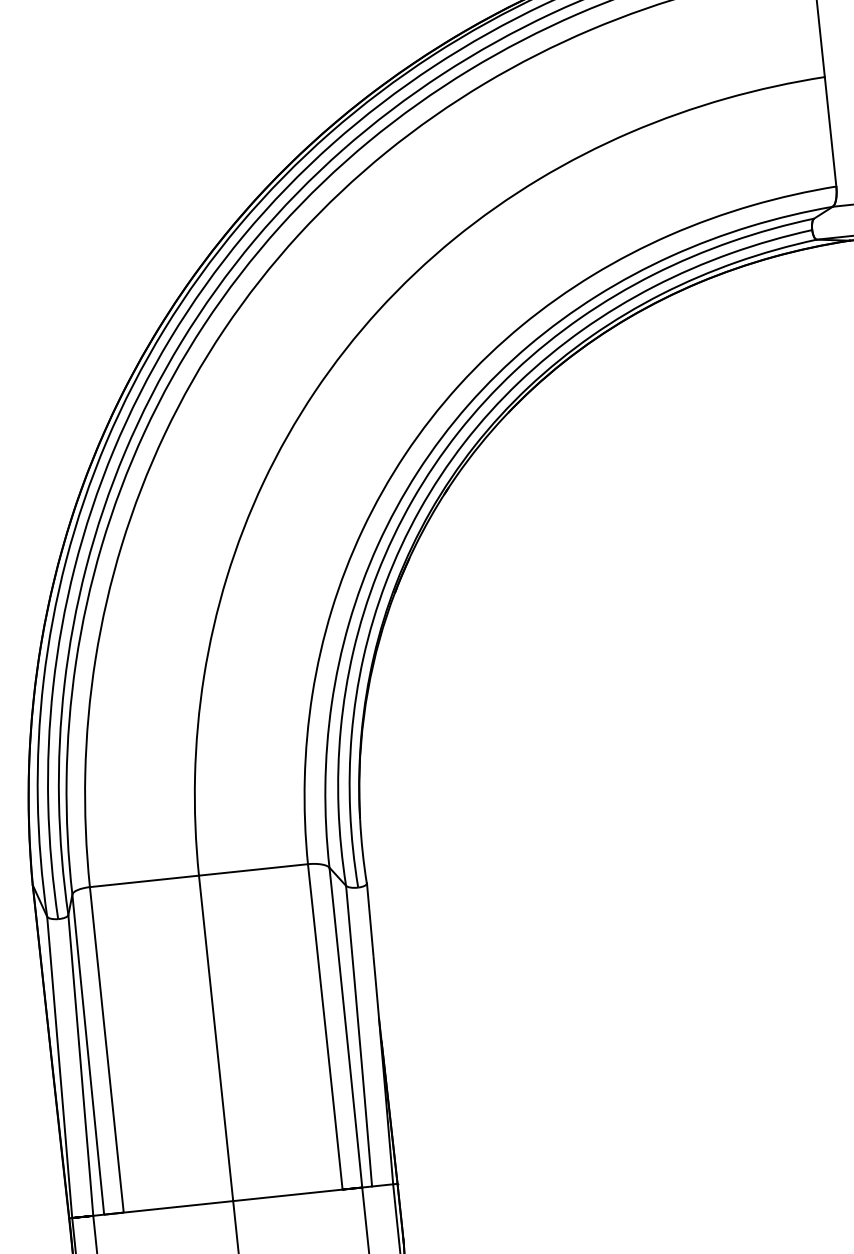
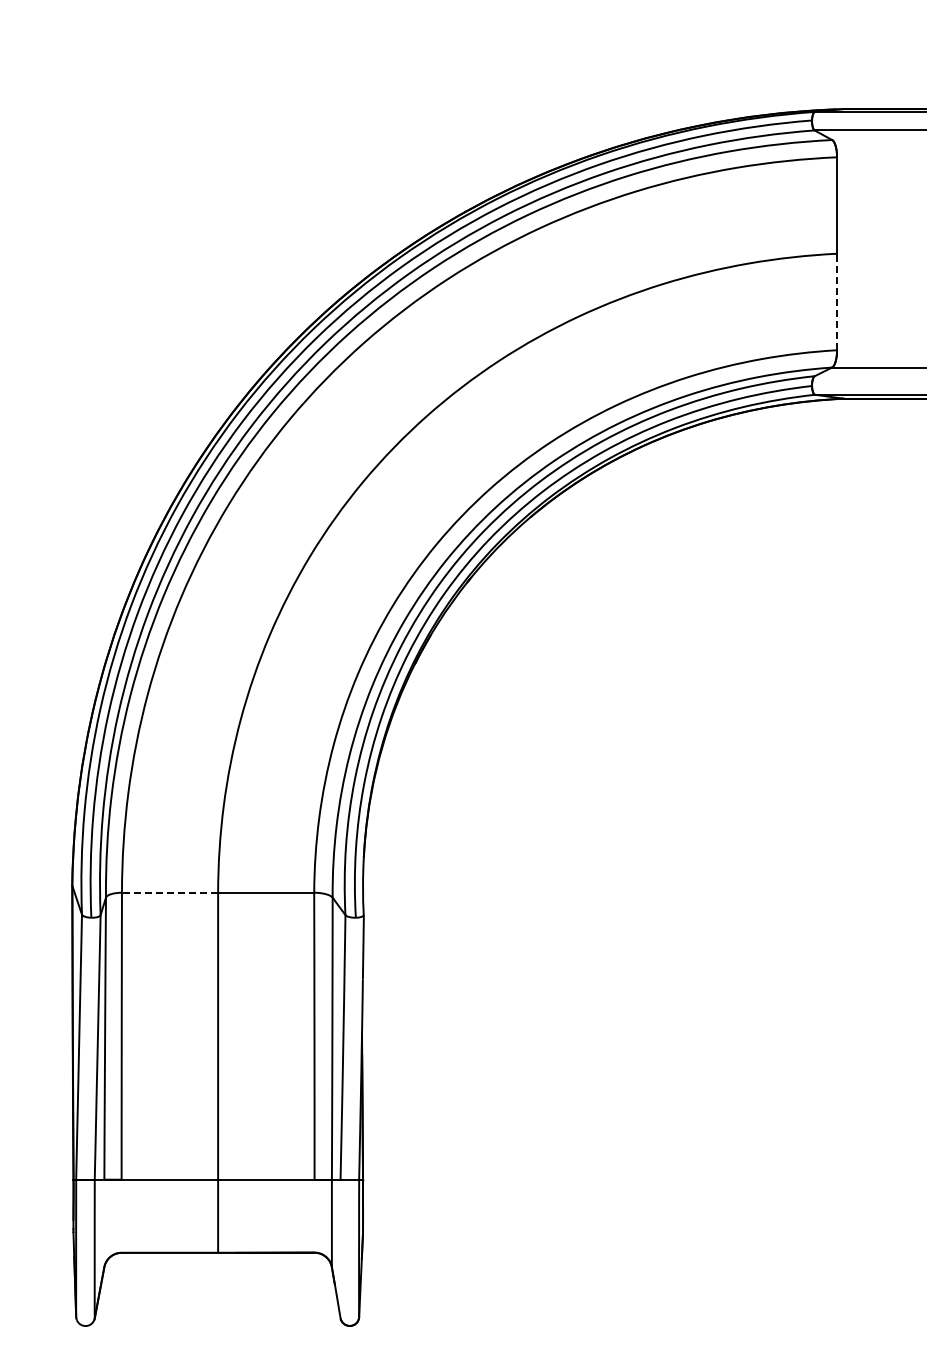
line: (831, 131) -> (837, 301), solid -> dashed
line: (143, 881) -> (169, 892), solid -> dashed

